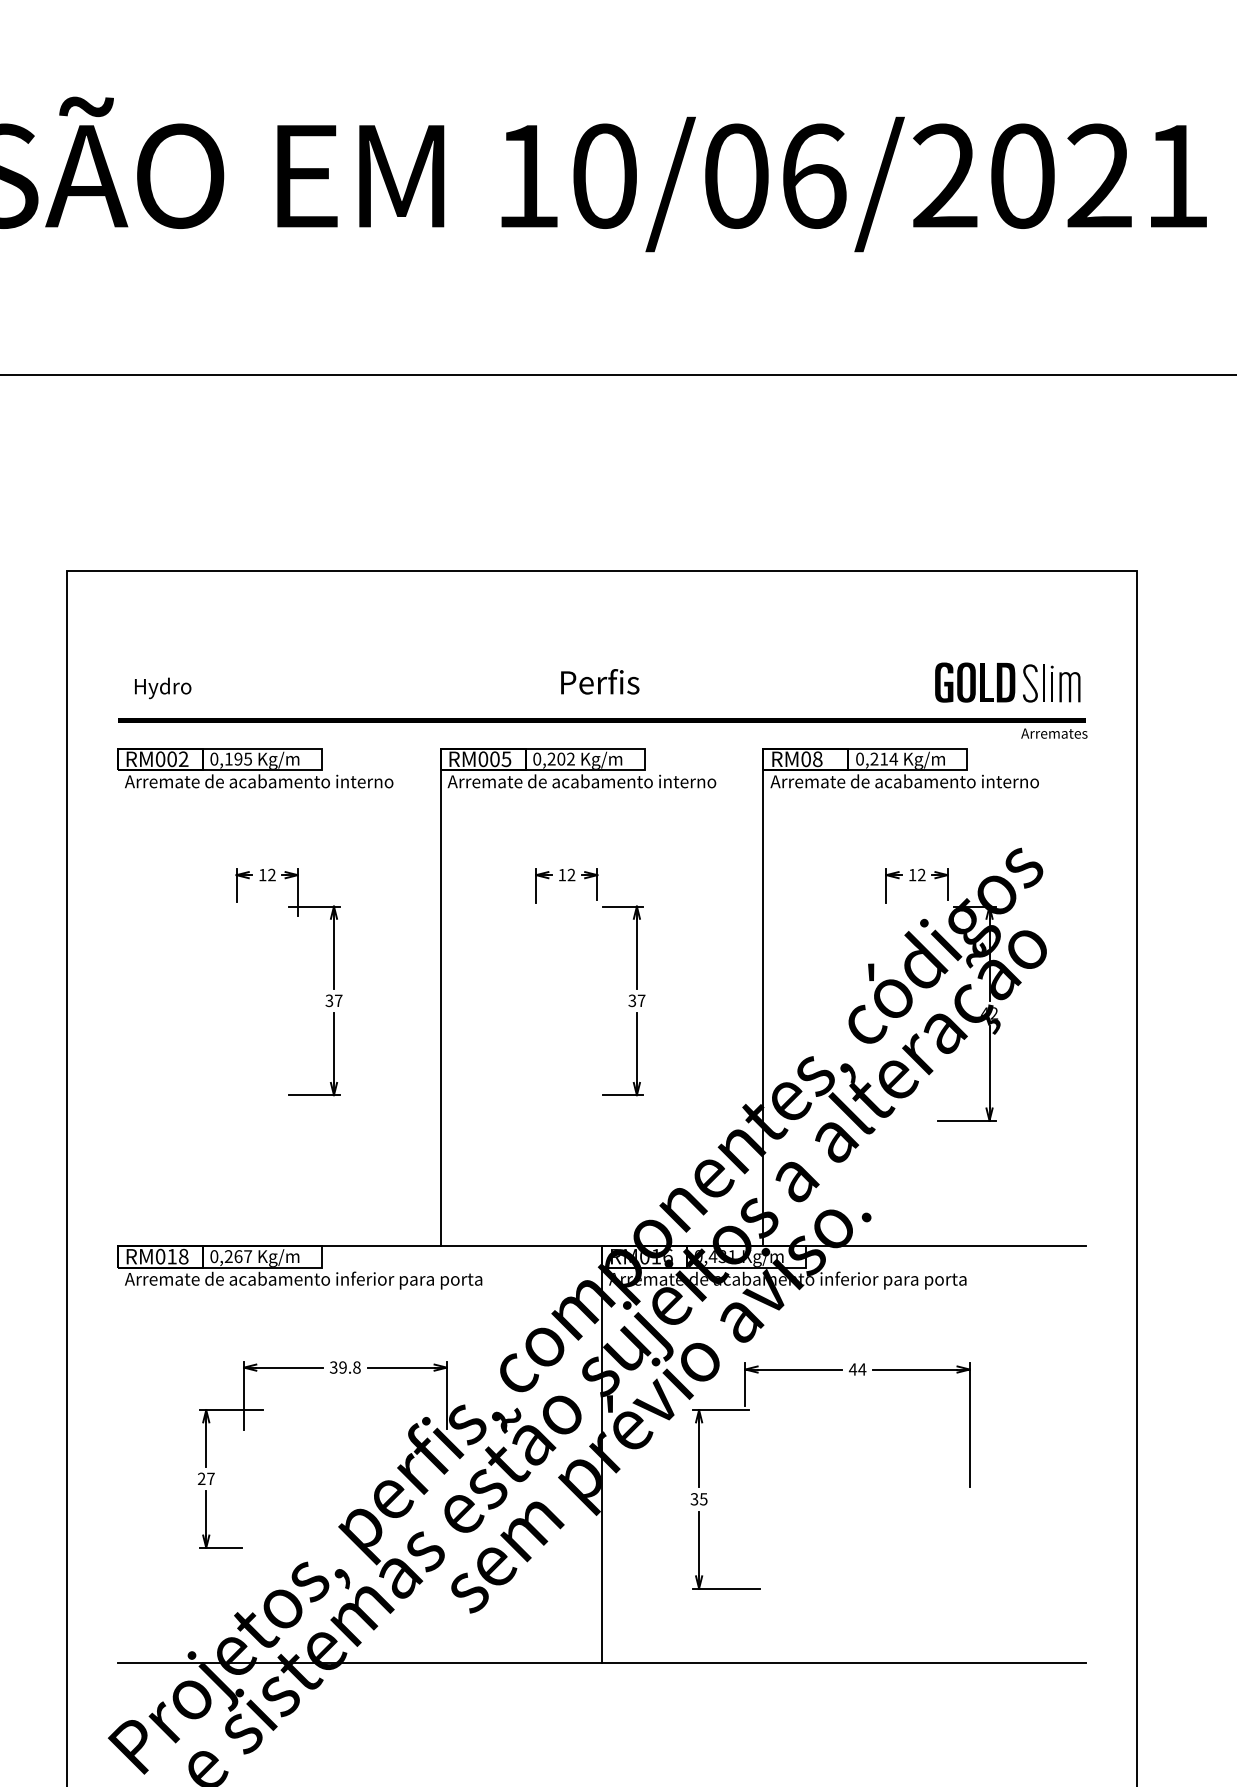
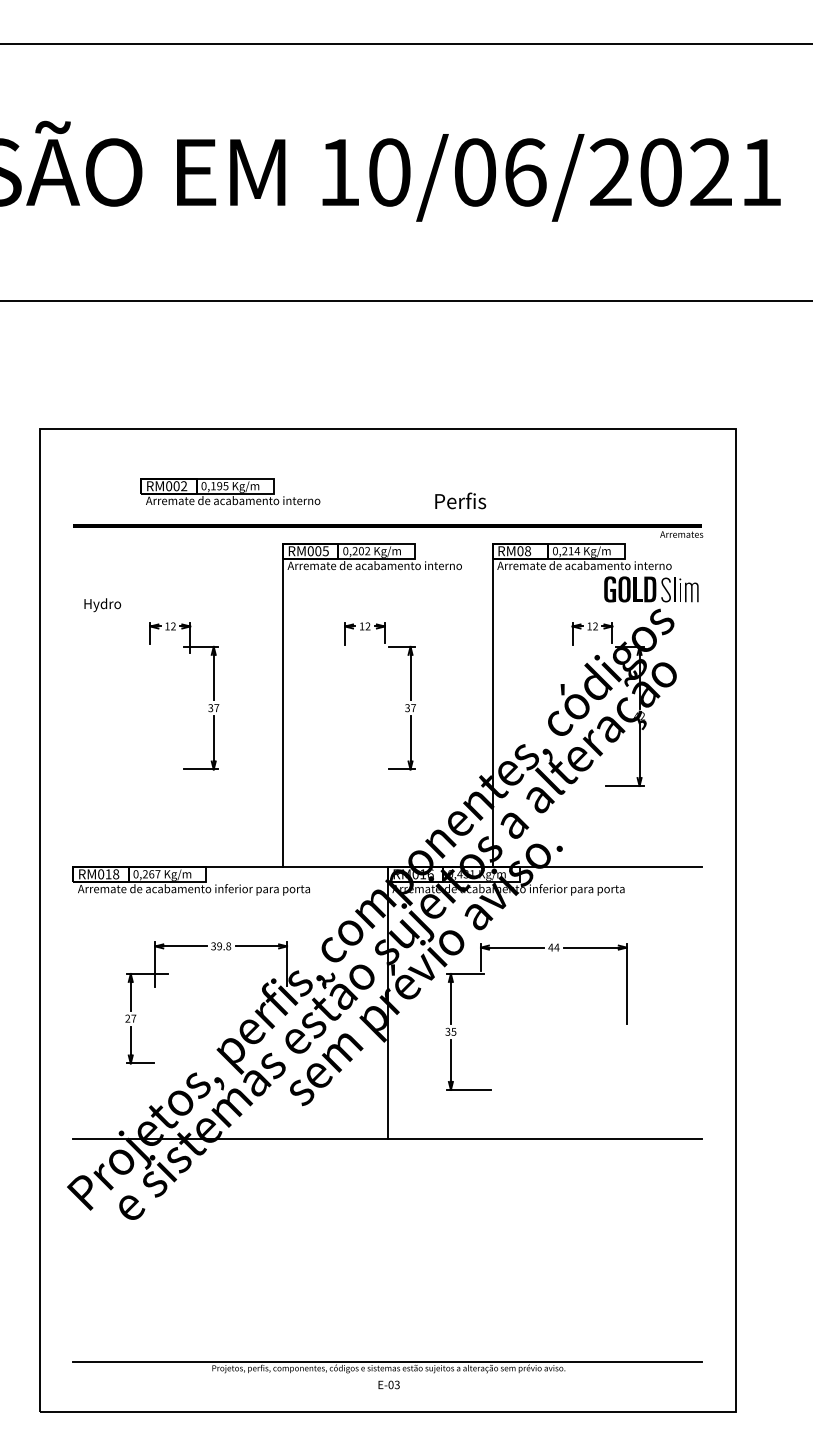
text: (599, 681) -> (460, 500), moved
part: (1007, 682) -> (651, 589), moved
text: (162, 688) -> (102, 605), moved
part: (255, 767) -> (230, 491), moved

